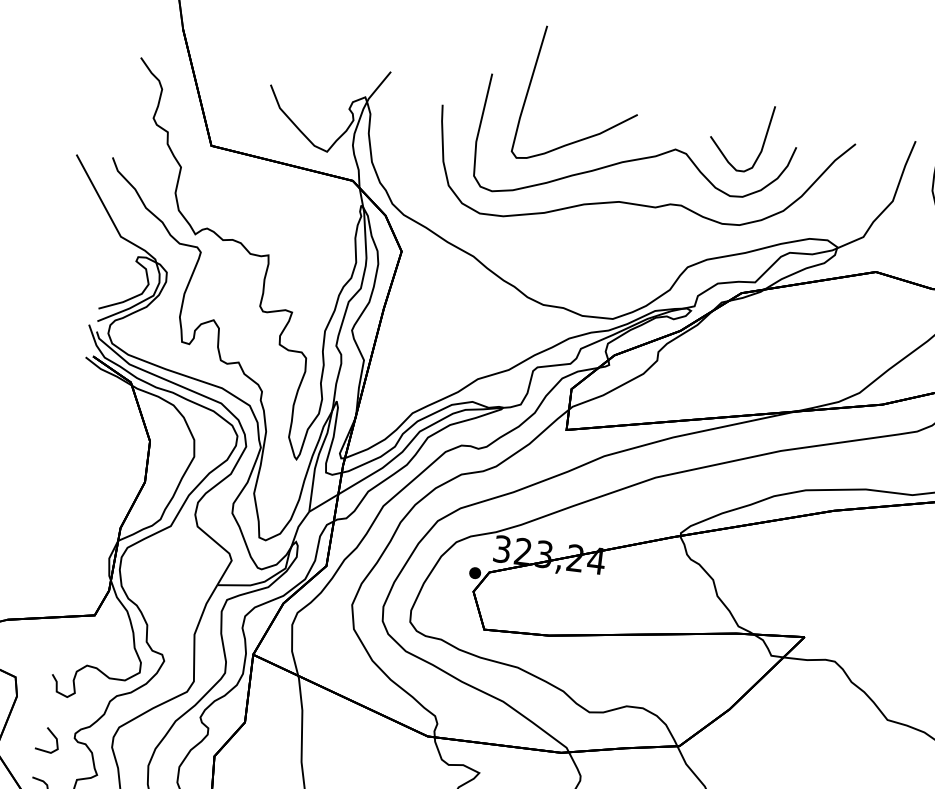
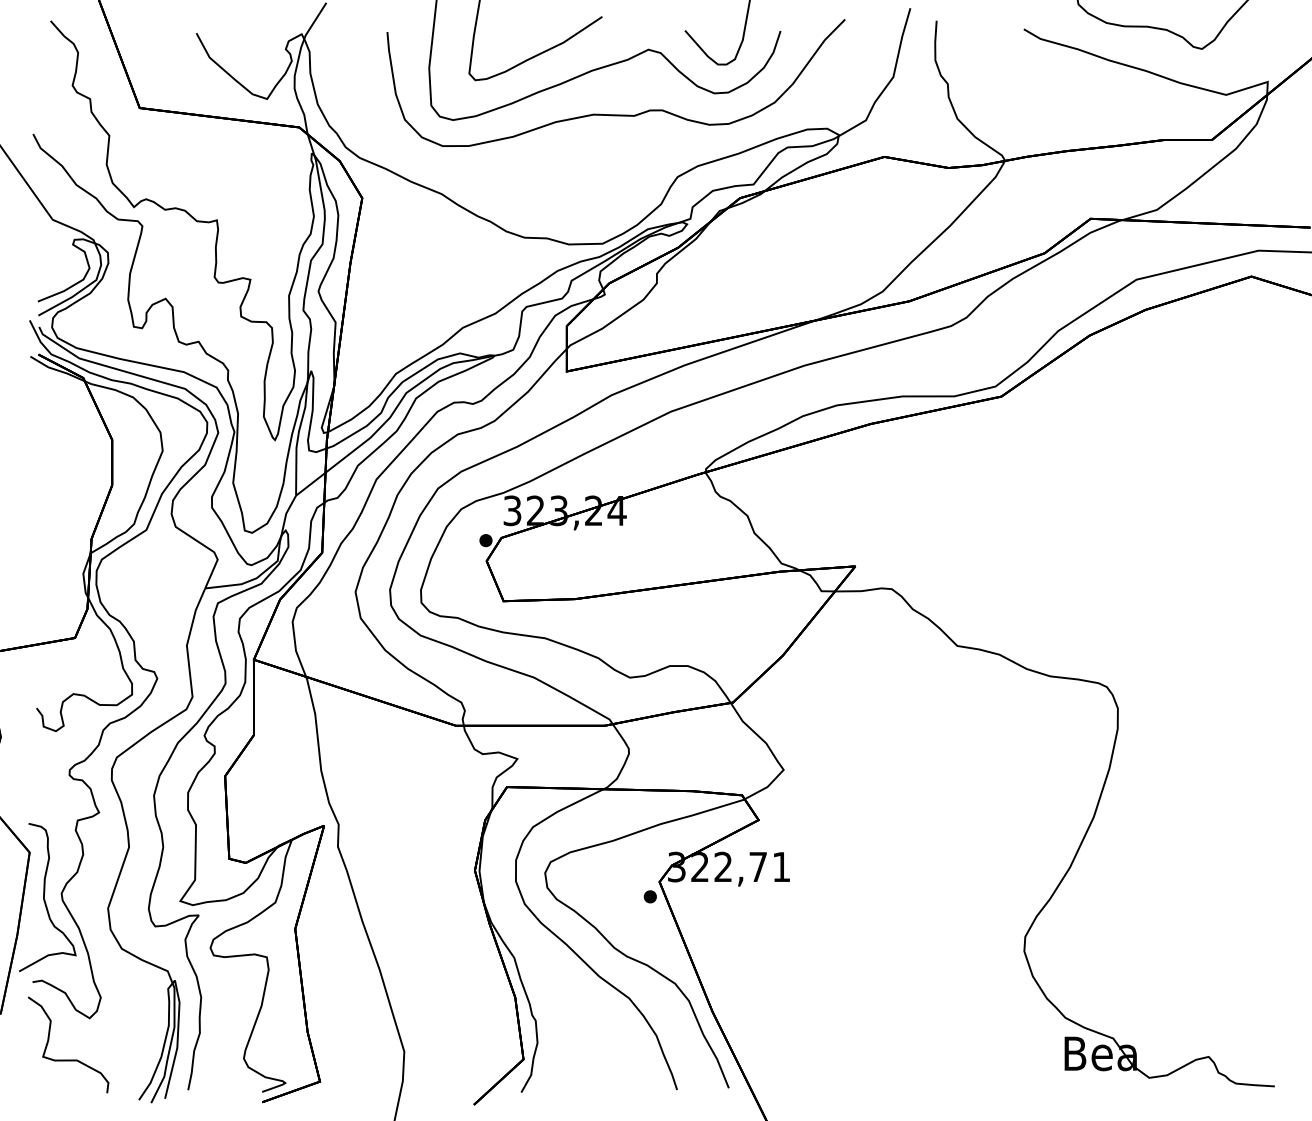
line: (52, 735) -> (45, 775), removed

